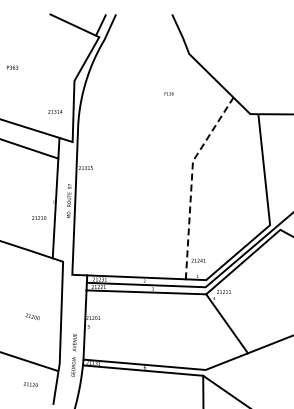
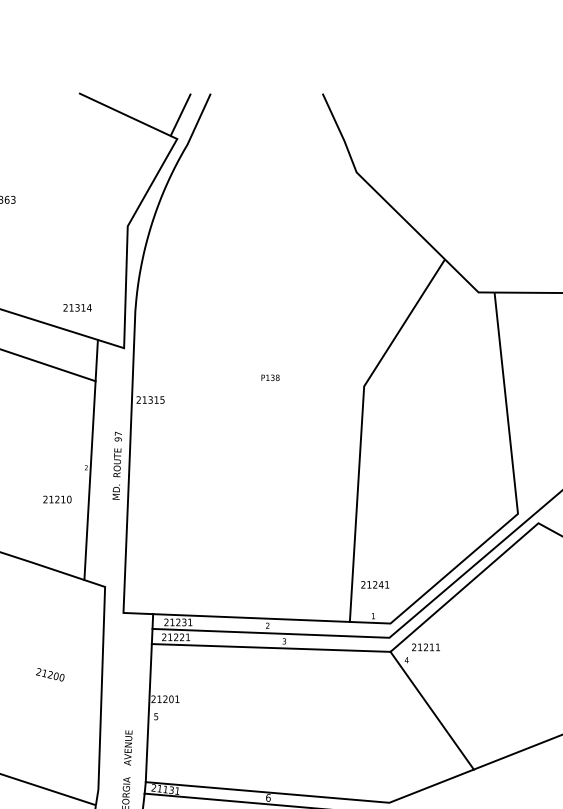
text: (168, 93) -> (269, 376), moved
text: (55, 111) -> (77, 307), moved
line: (191, 182) -> (361, 428), dashed -> solid
text: (32, 316) -> (50, 674), moved

